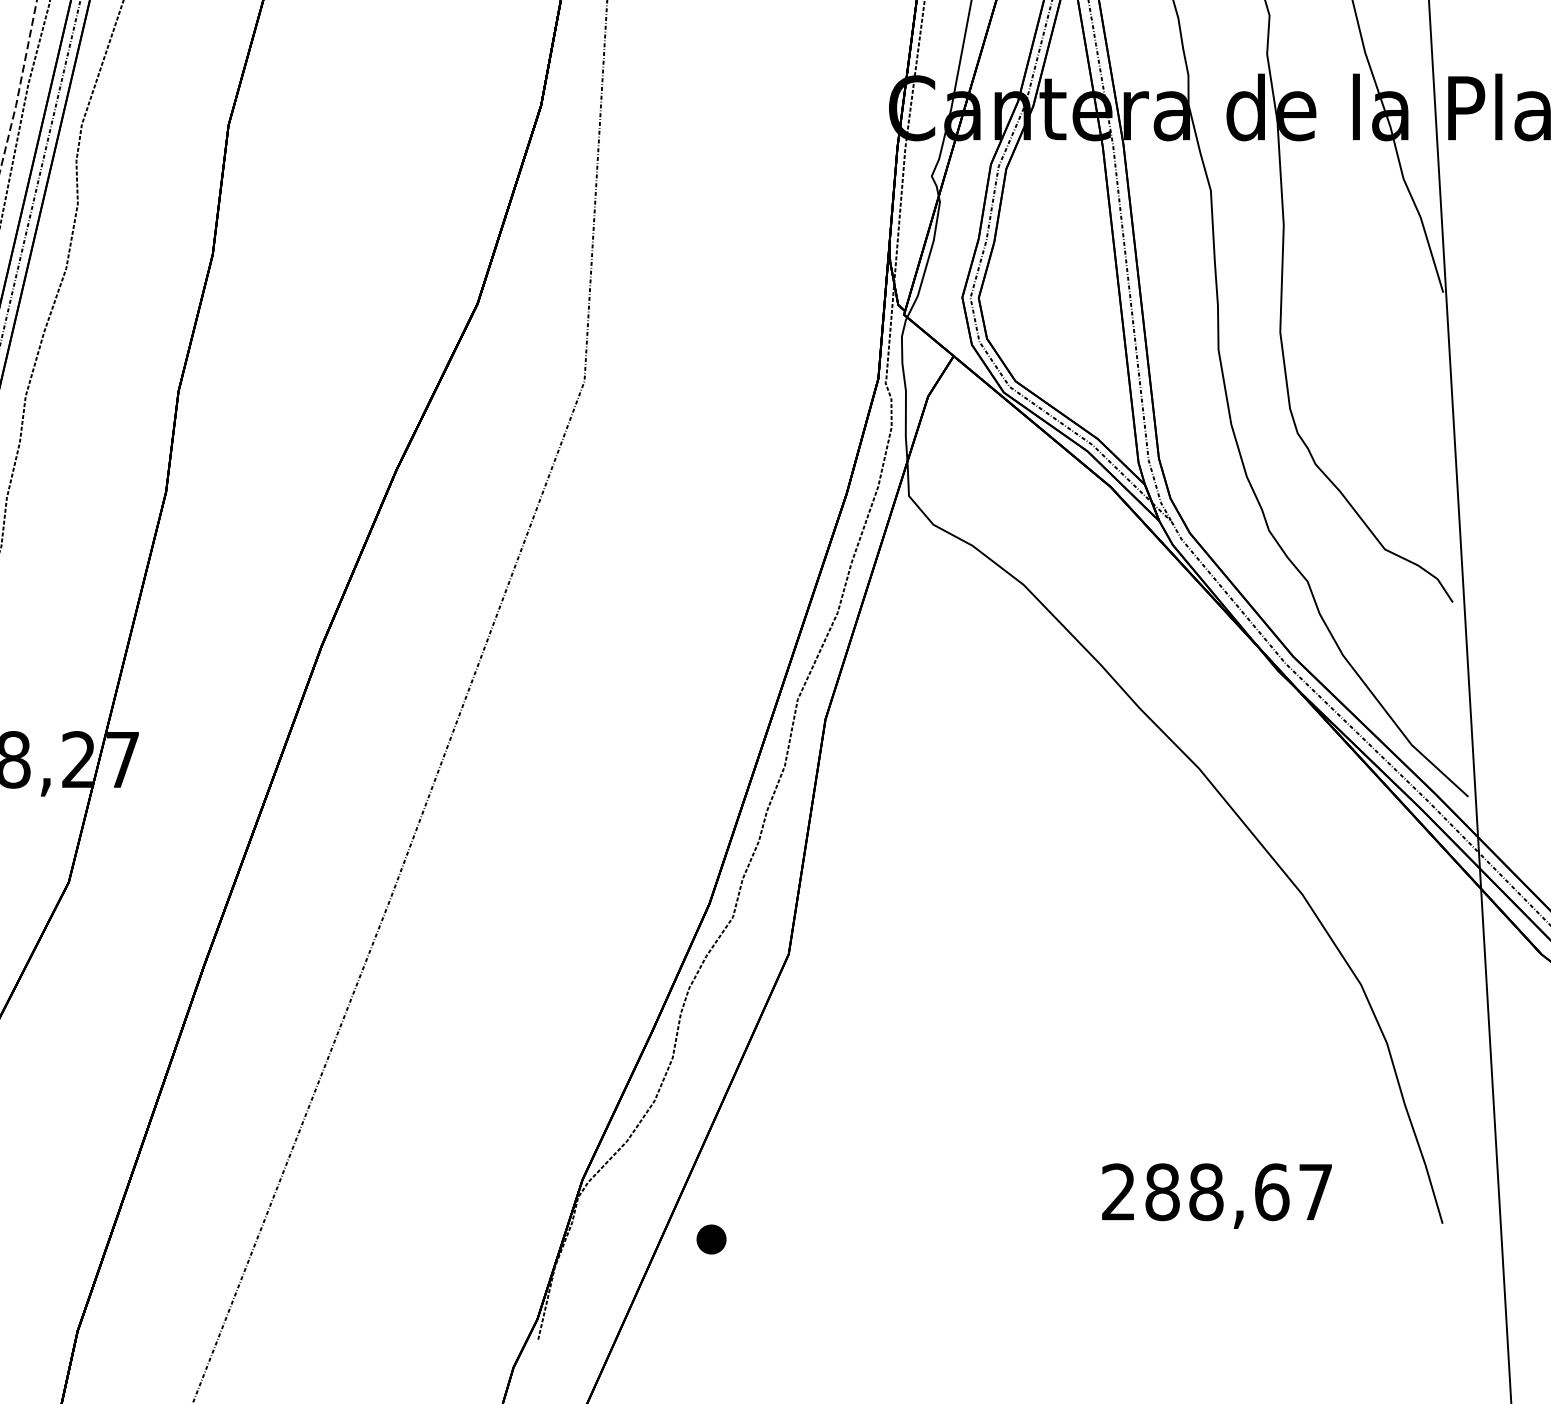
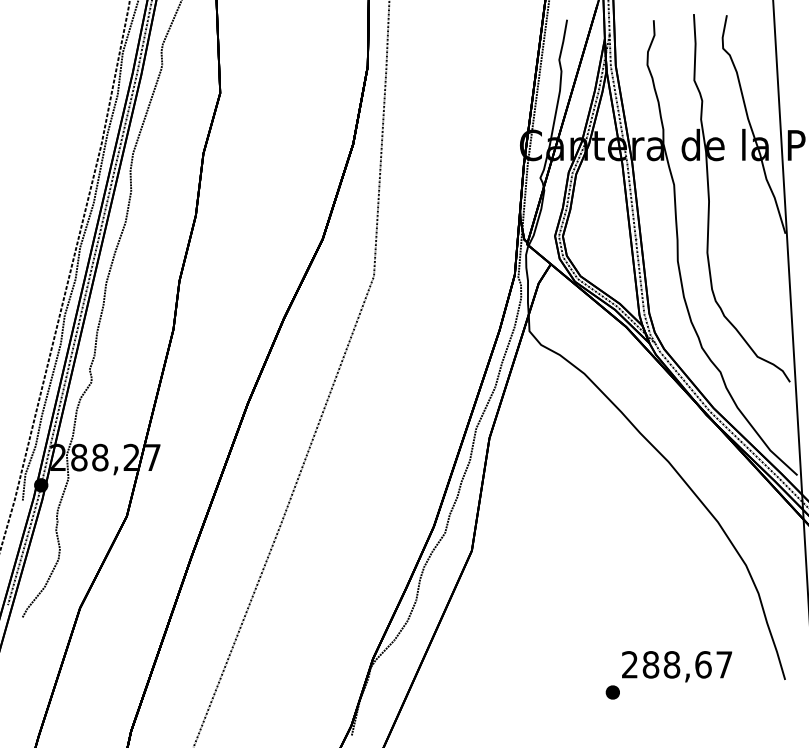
part: (710, 1239) -> (612, 692), moved

